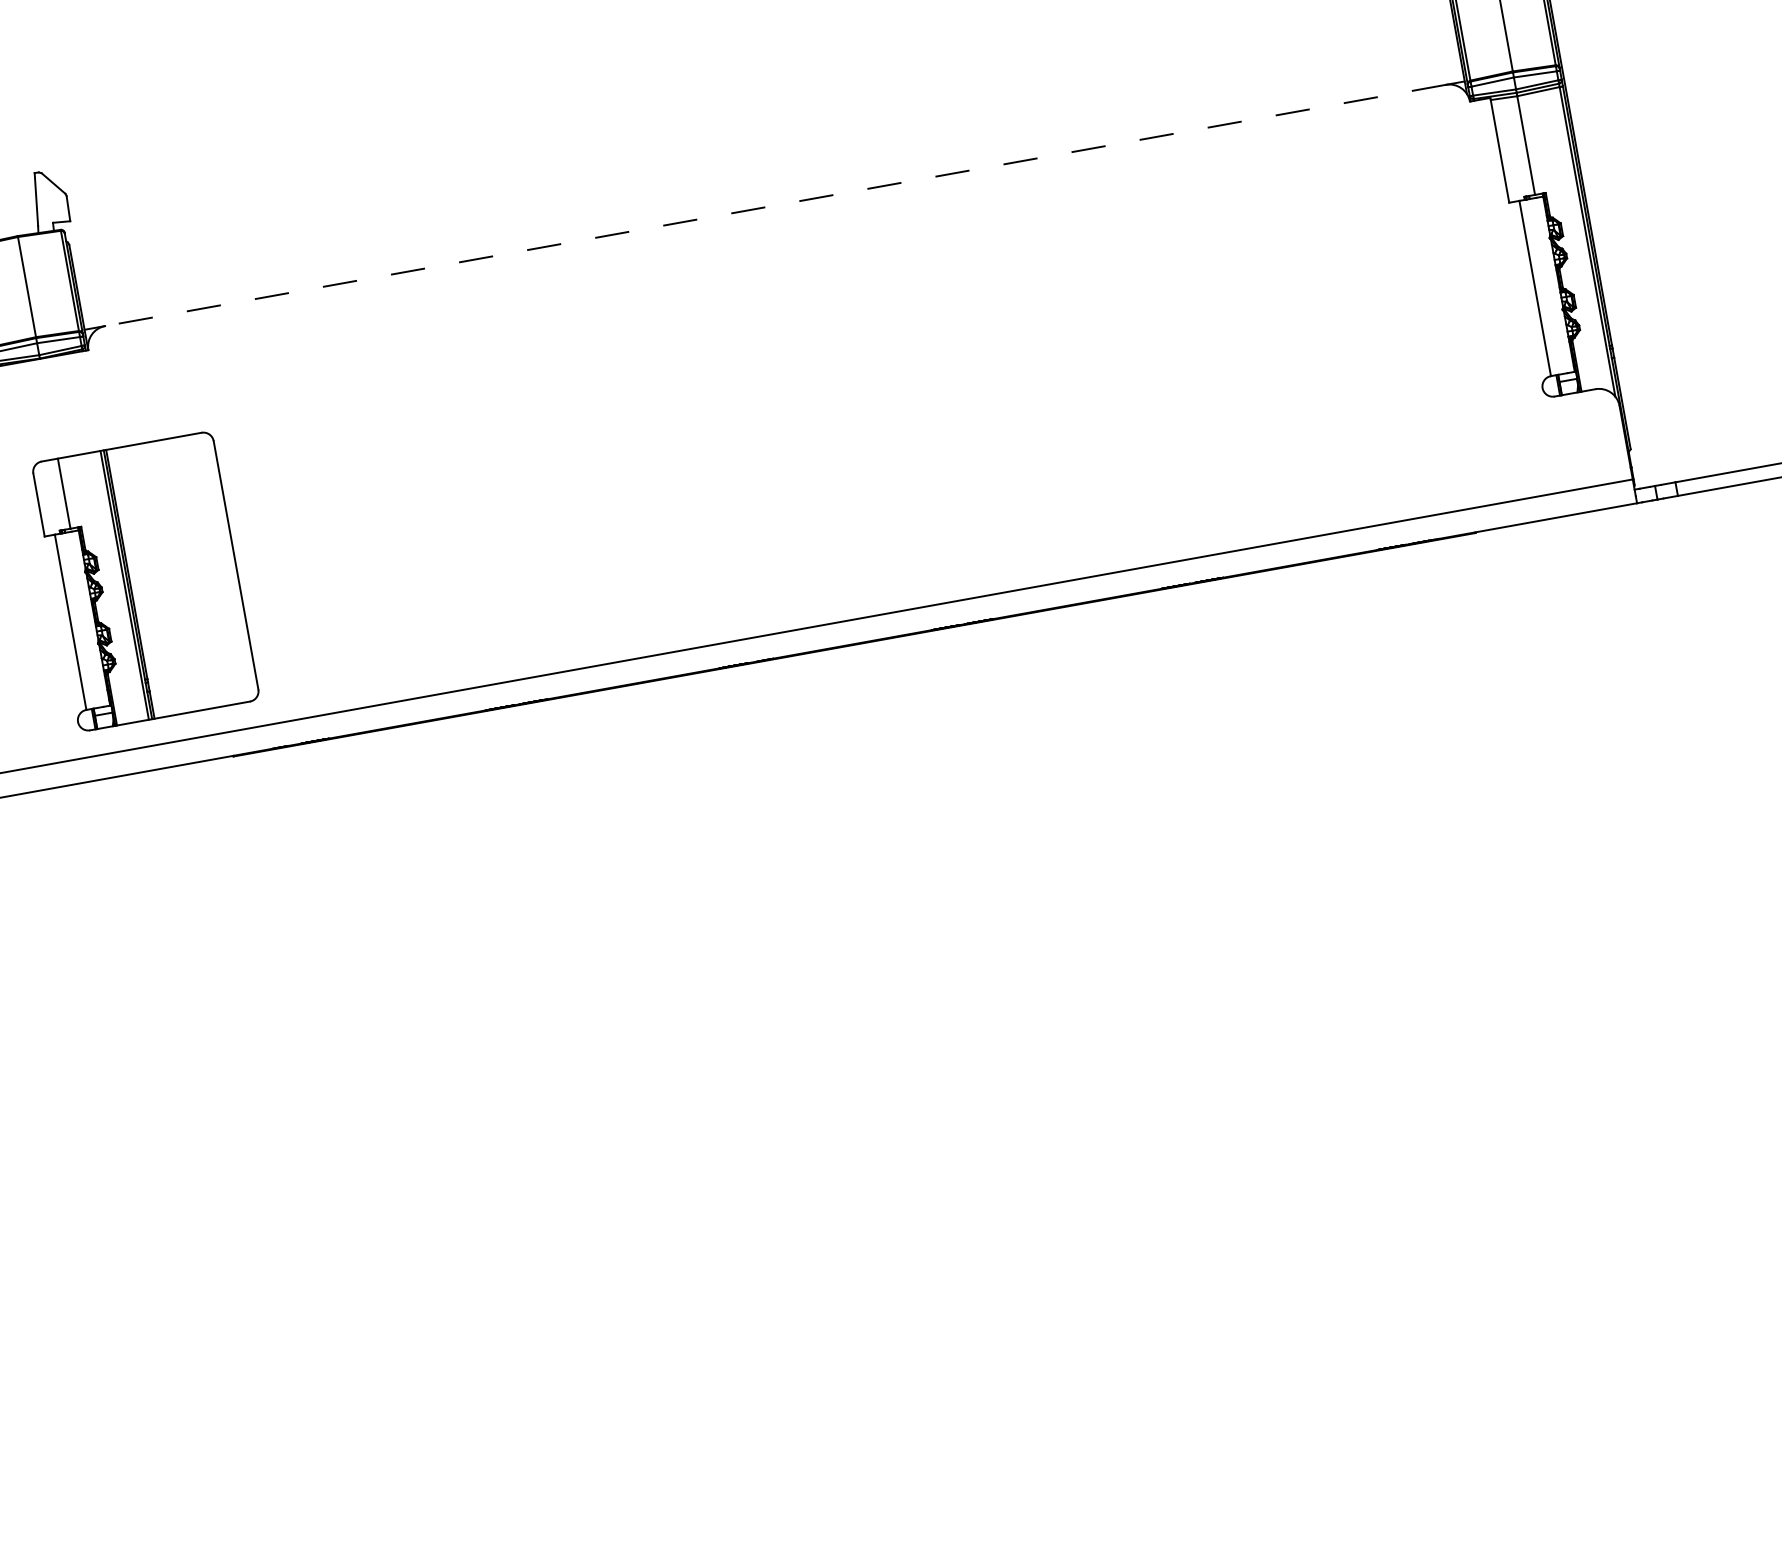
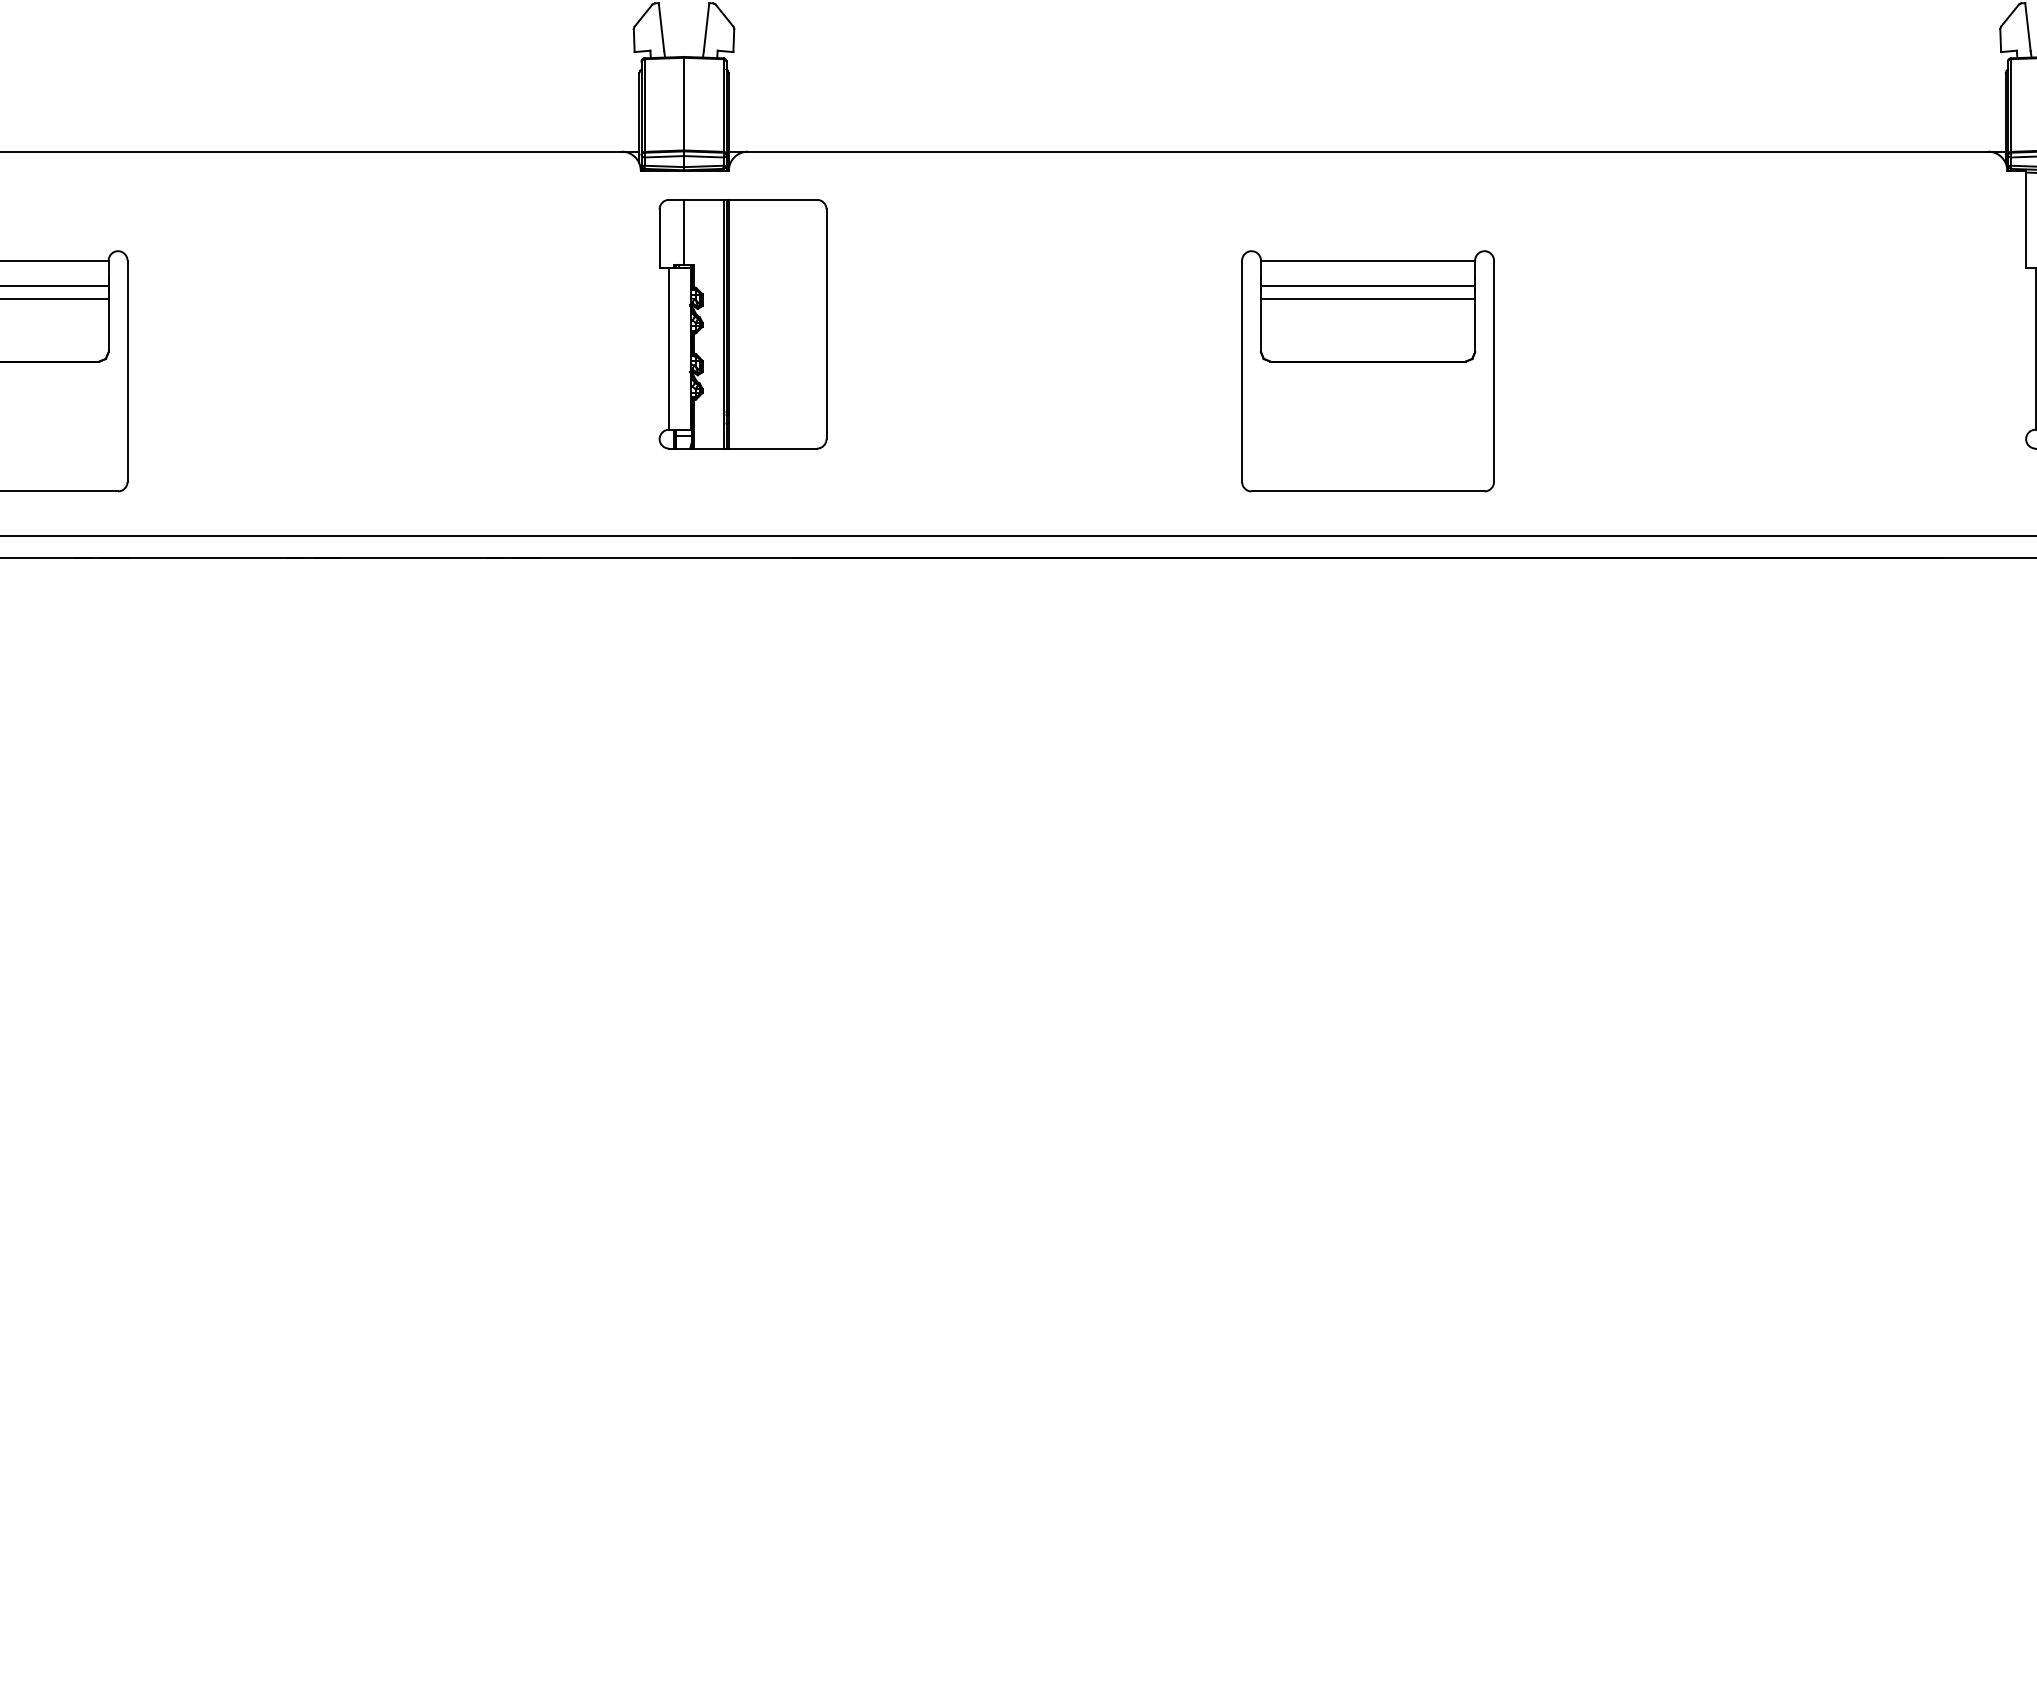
line: (774, 205) -> (1367, 151), dashed -> solid
part: (817, 443) -> (1367, 371), added
part: (145, 581) -> (742, 324), moved

